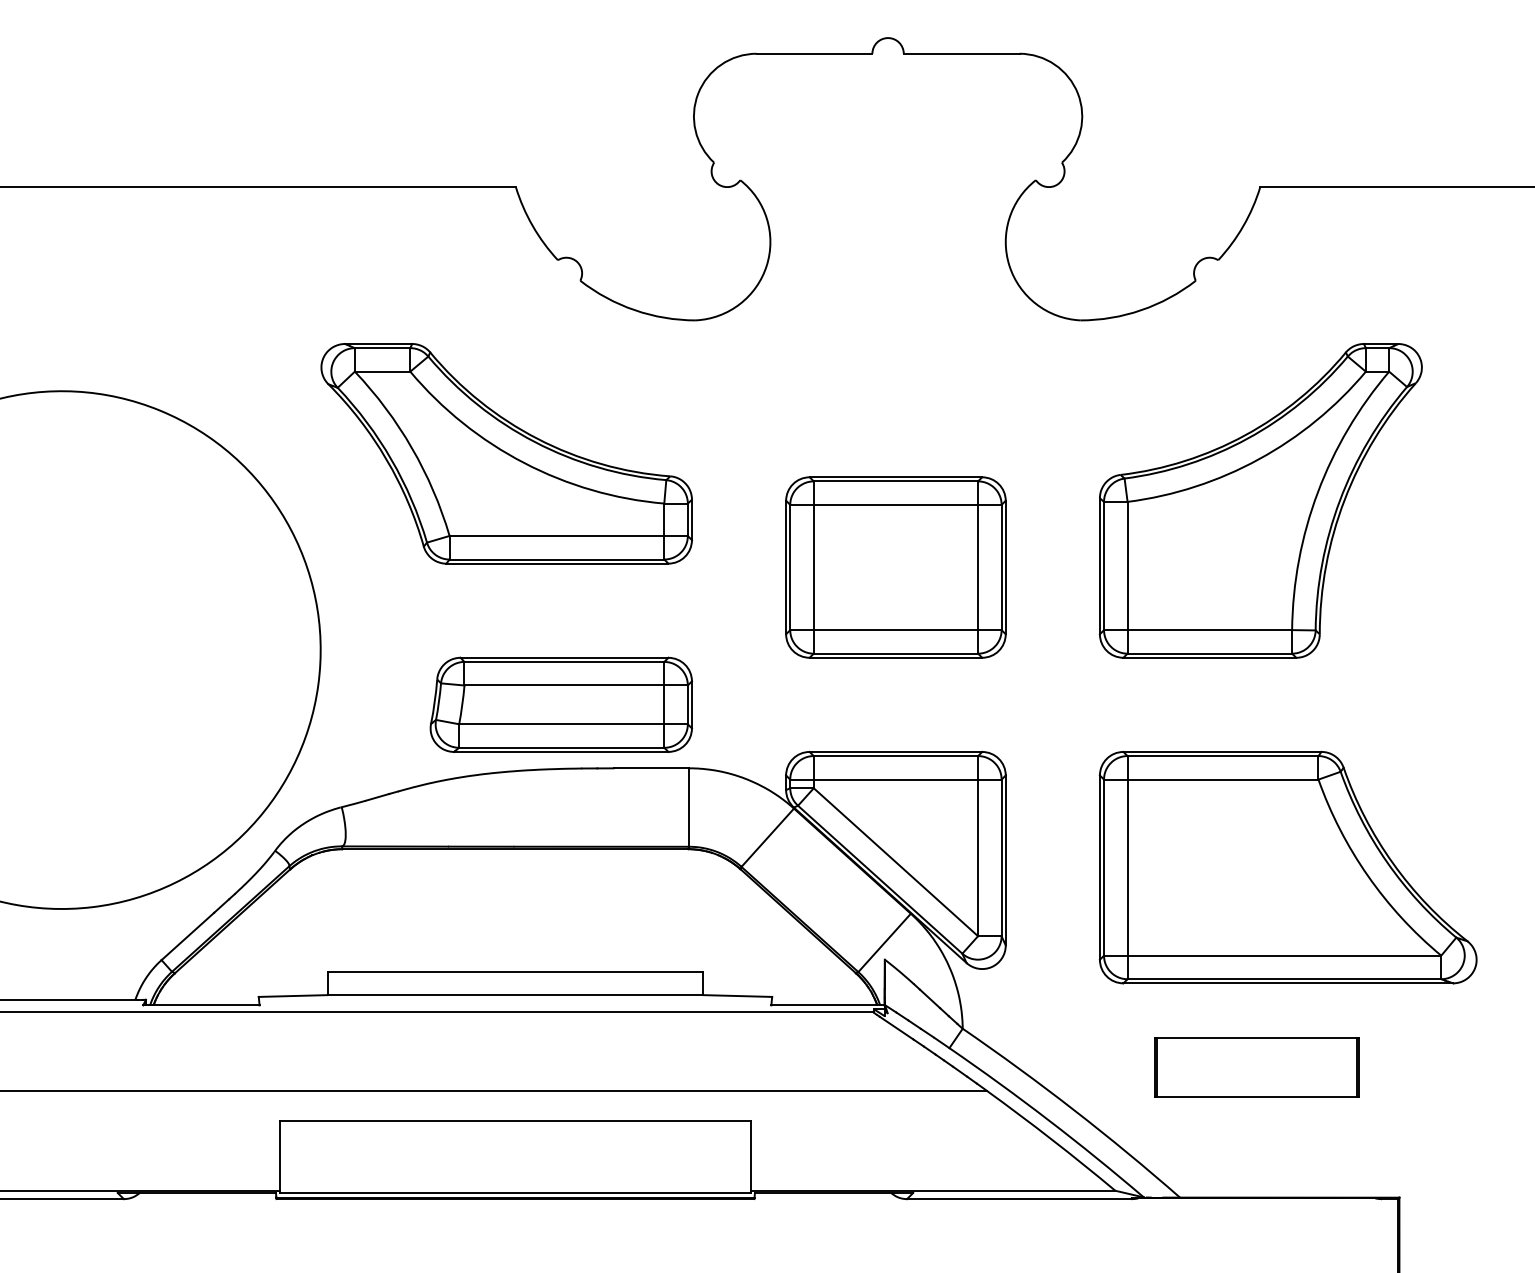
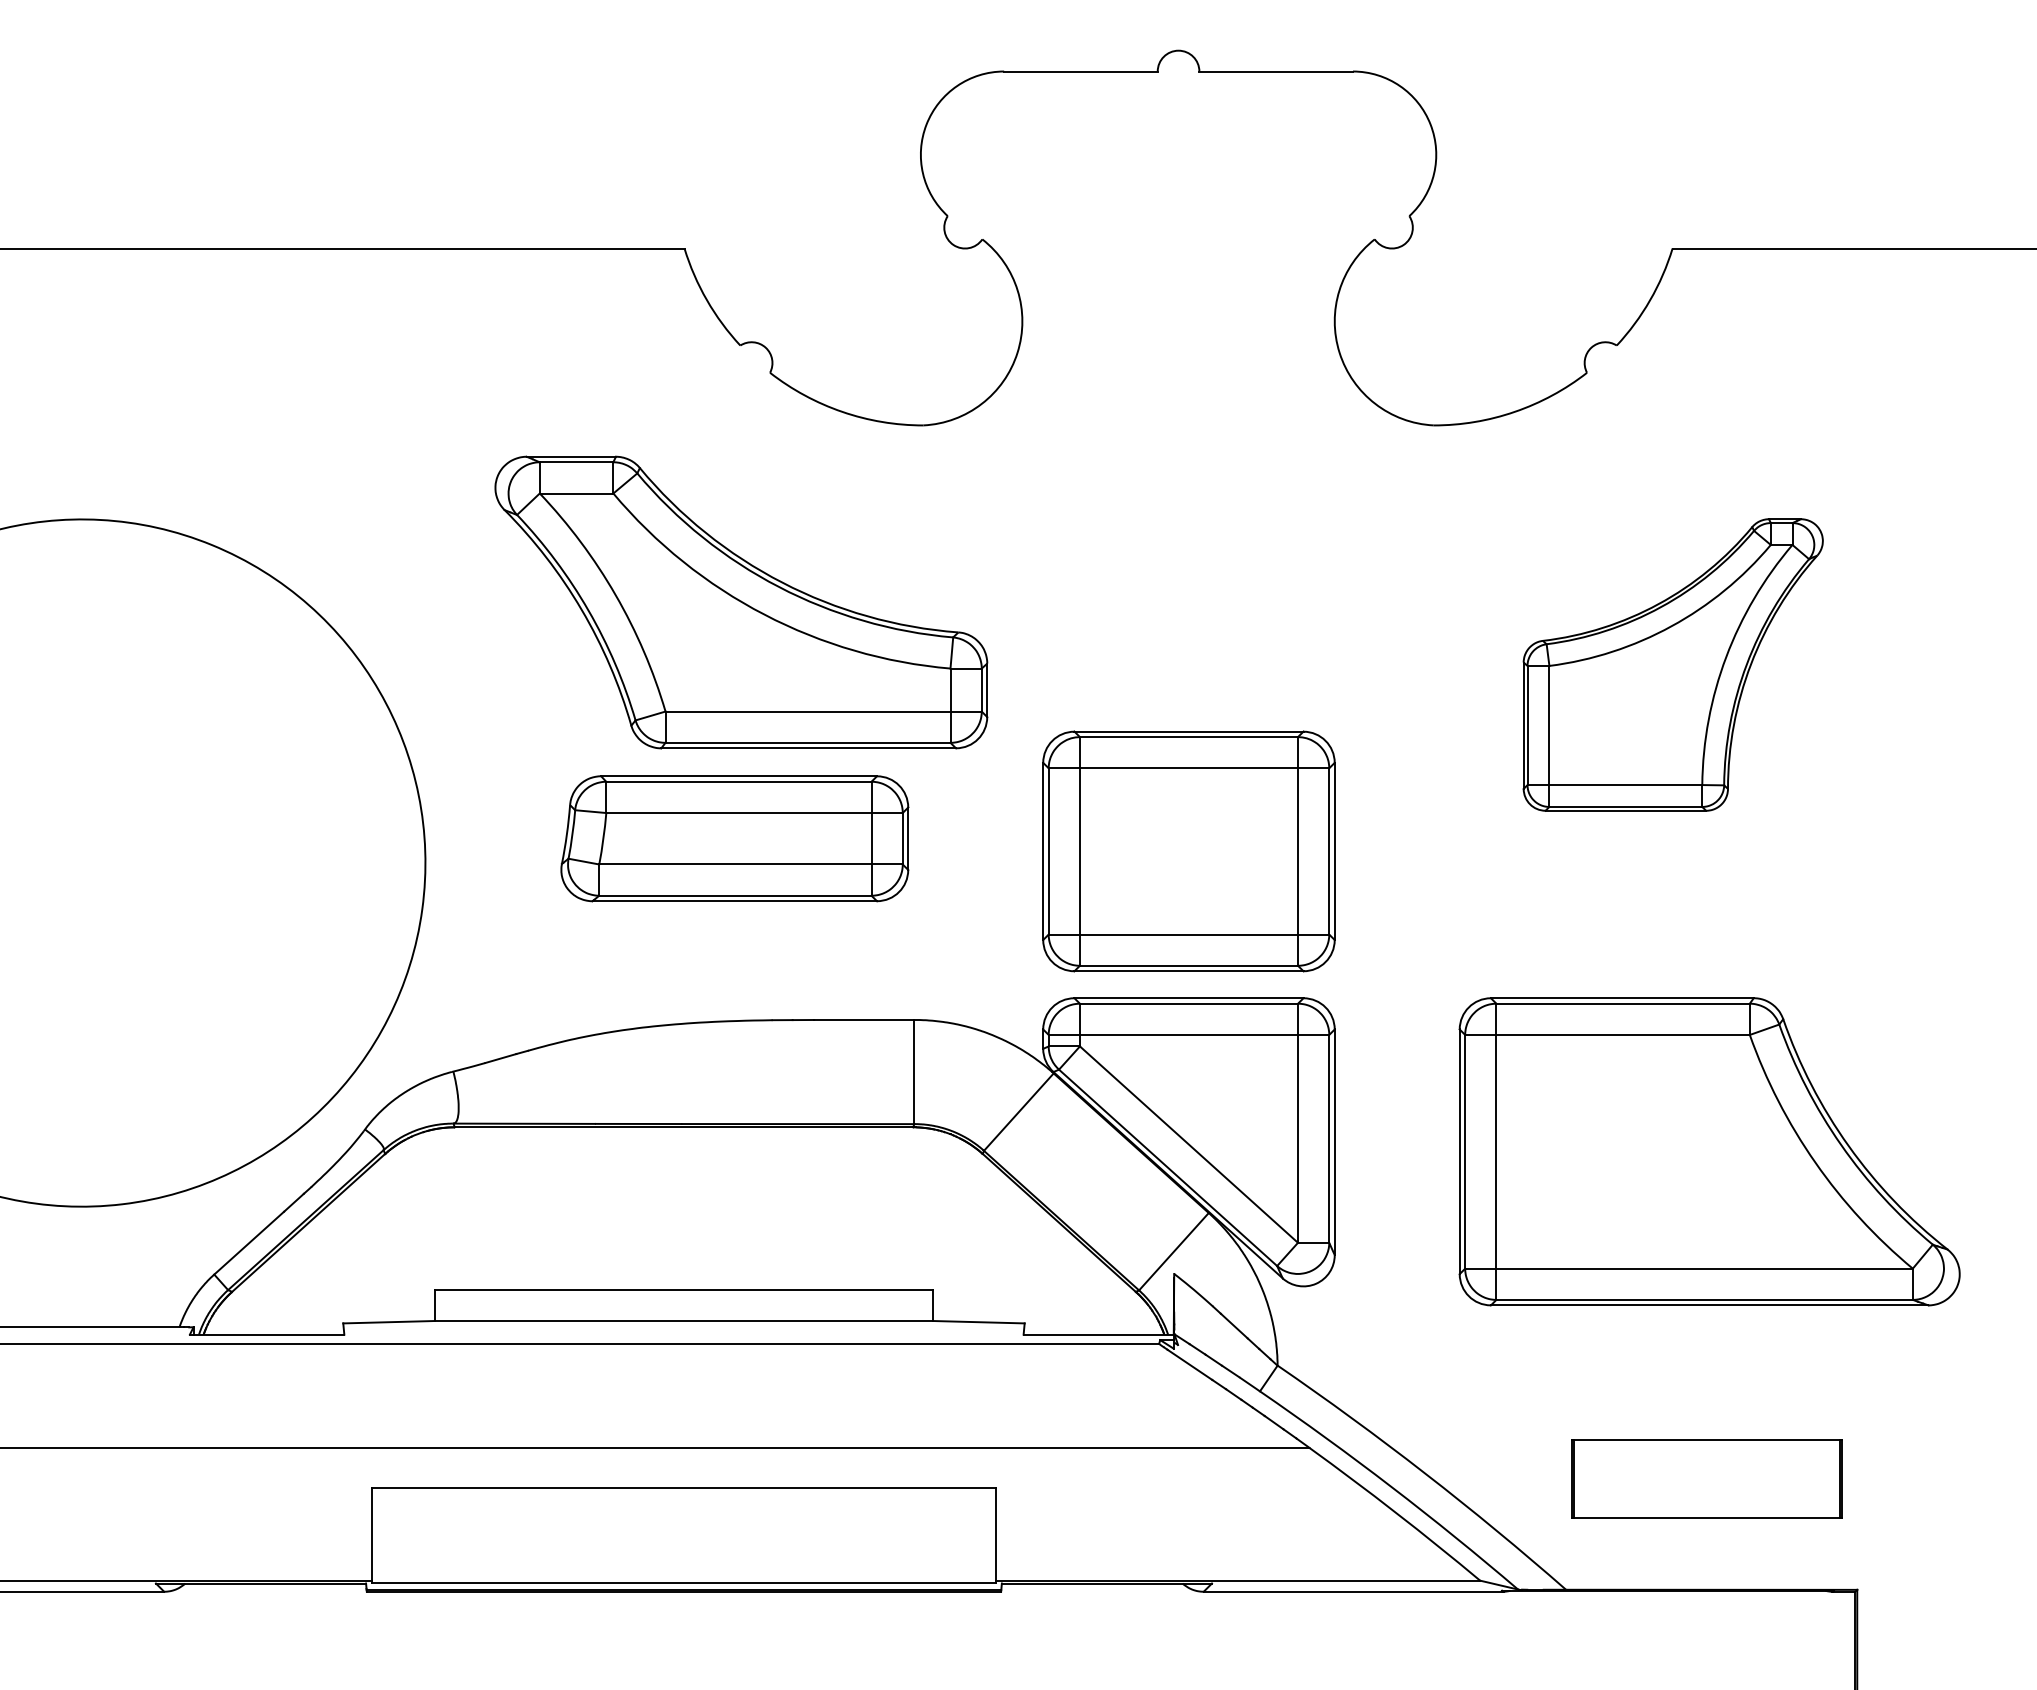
part: (506, 453) -> (741, 602), moved
part: (1260, 500) -> (1672, 664), size x0.7
part: (895, 567) -> (1188, 851), moved
part: (561, 704) -> (734, 838), moved
part: (1256, 1067) -> (1706, 1478), moved

